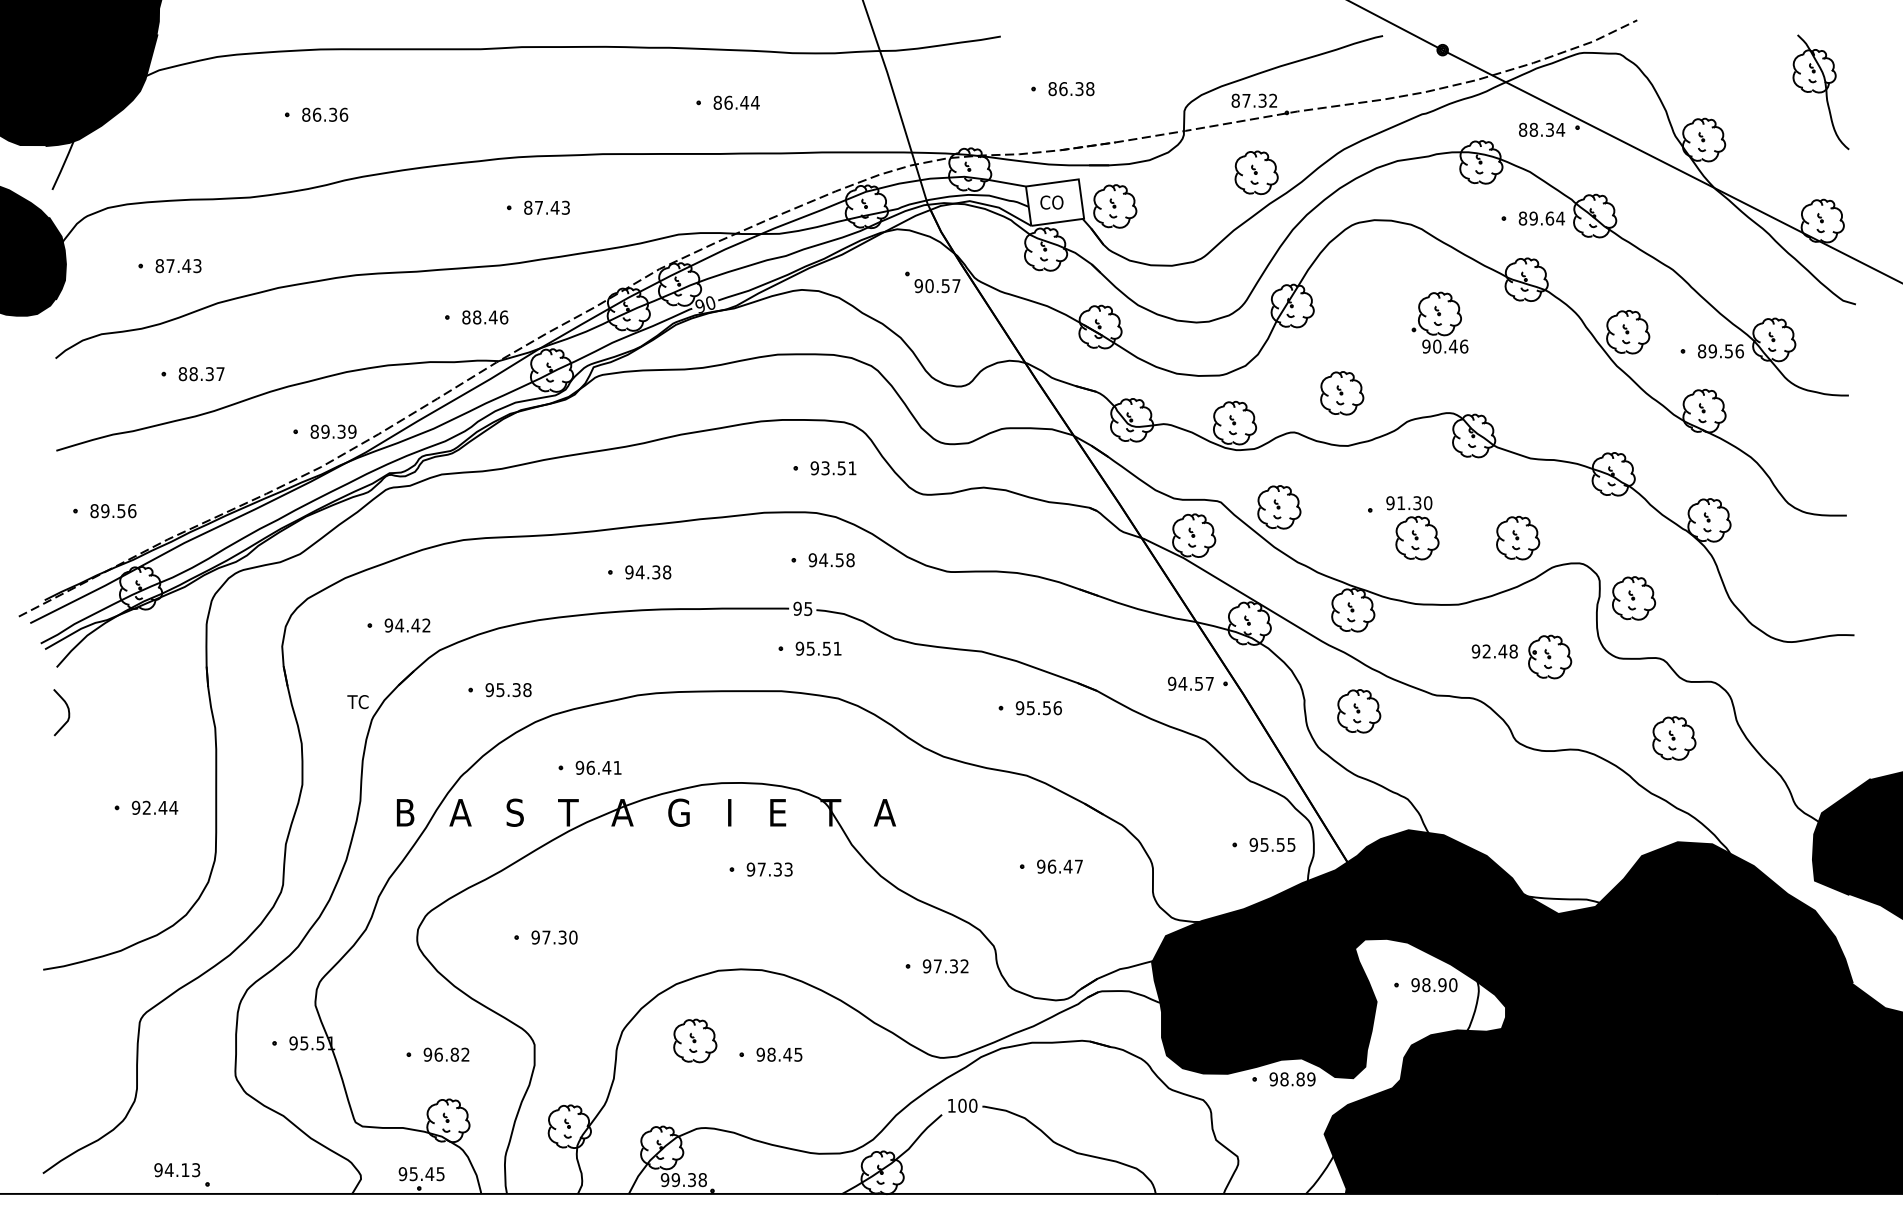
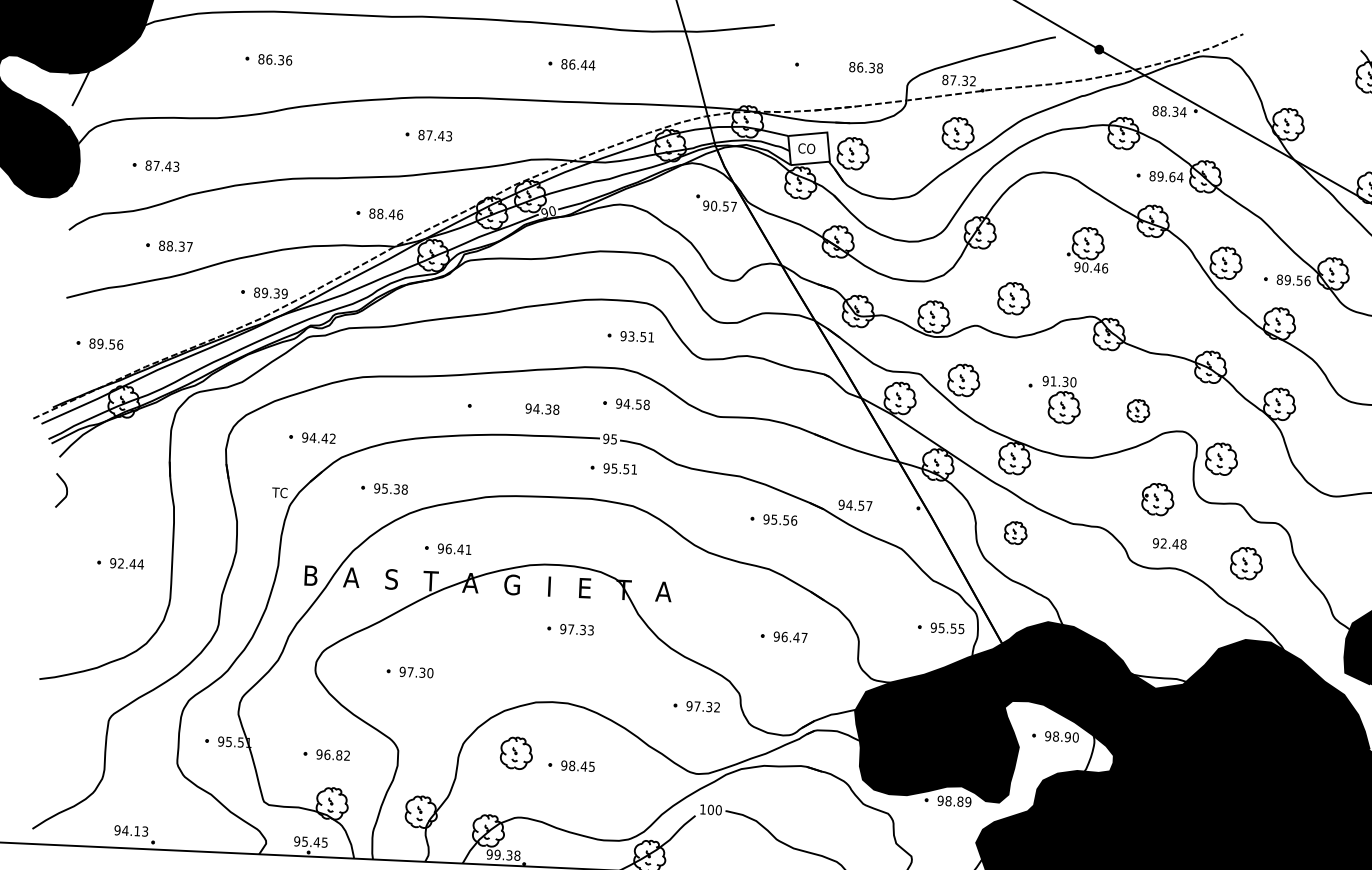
text: (1071, 89) -> (866, 68), moved
part: (1518, 537) -> (1138, 410), size x0.7
text: (648, 572) -> (542, 409), moved
text: (1494, 651) -> (1169, 543), moved
text: (1190, 683) -> (855, 505), moved
part: (1359, 711) -> (1015, 533), size x0.7

